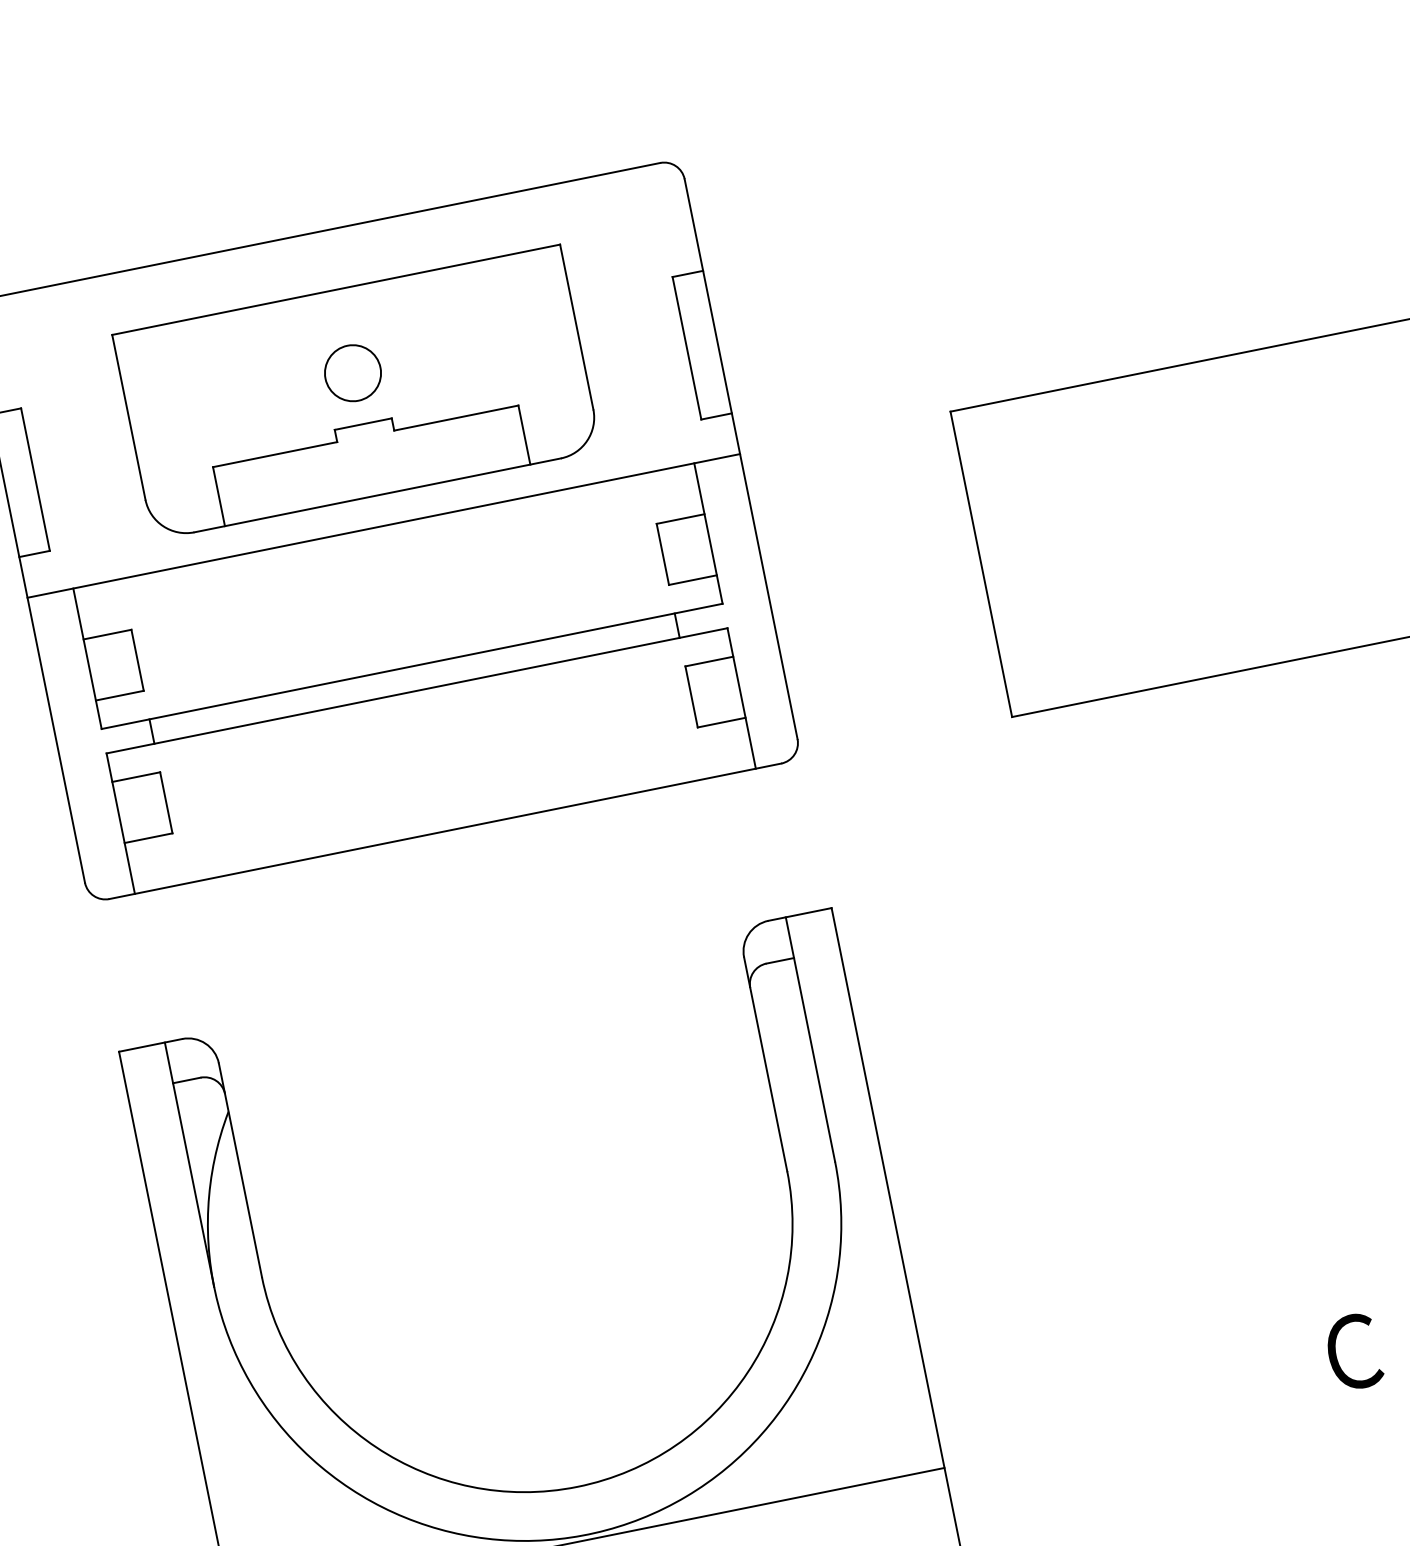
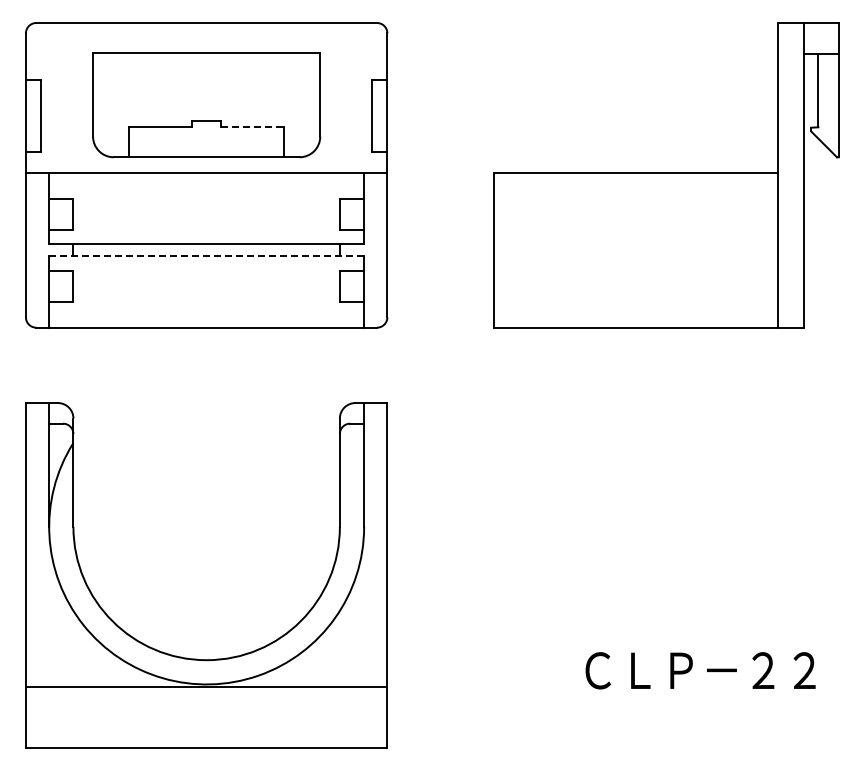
circle: (352, 373) -> (206, 95), removed
line: (458, 418) -> (253, 127), solid -> dashed
line: (416, 691) -> (206, 256), solid -> dashed

